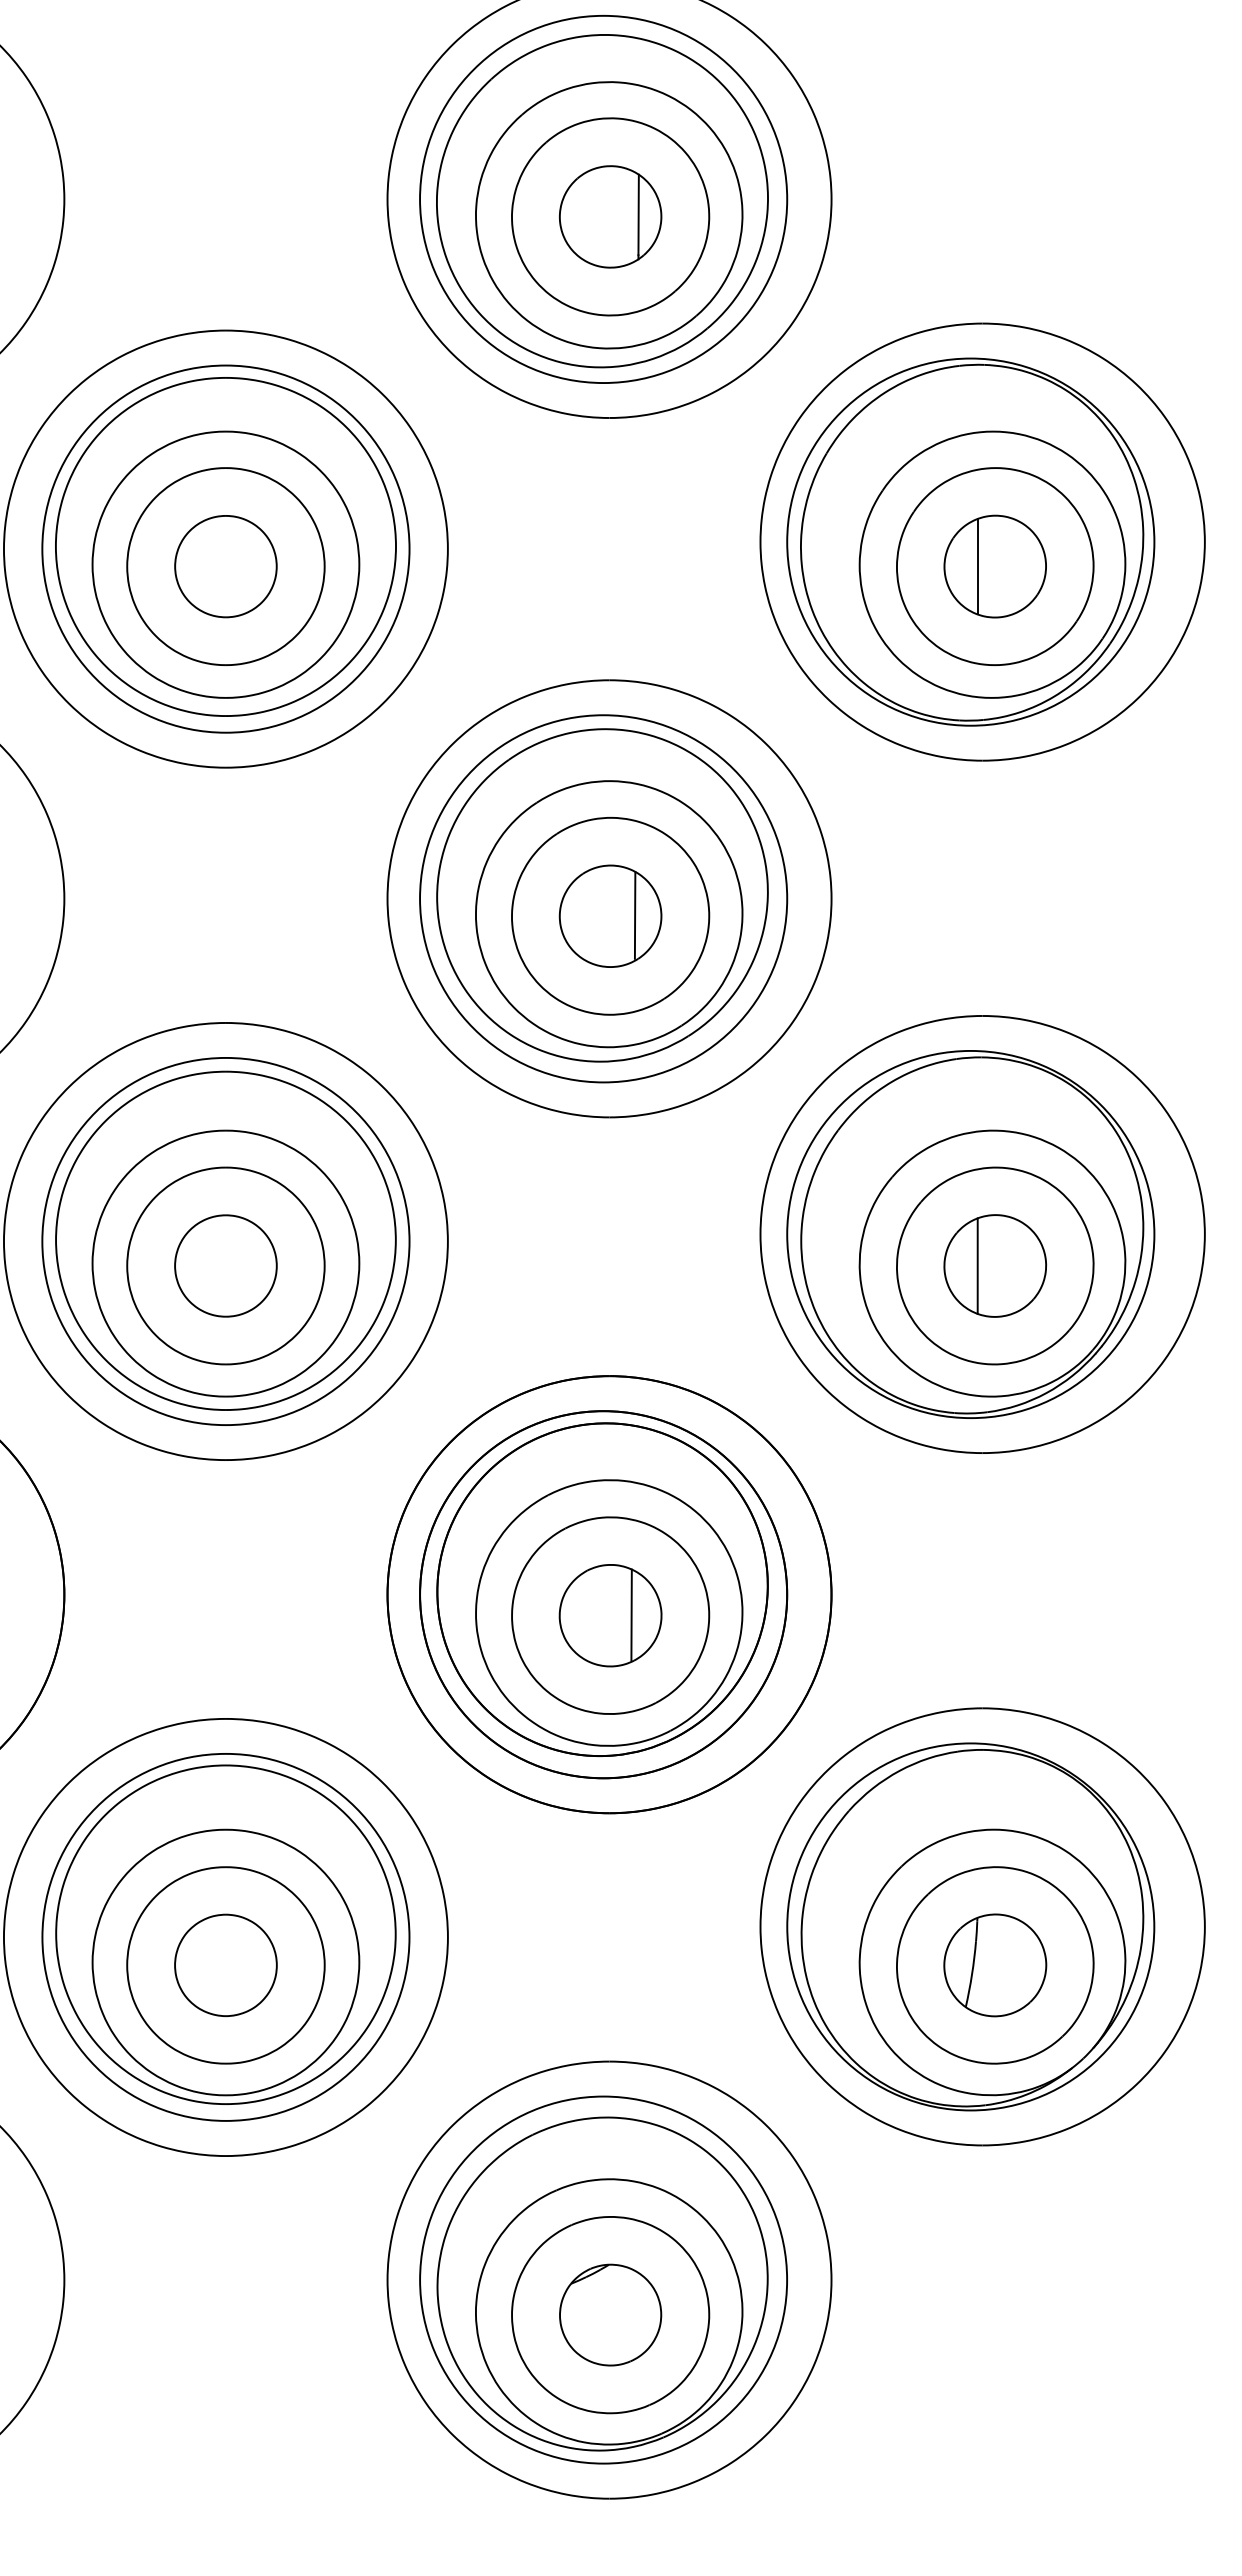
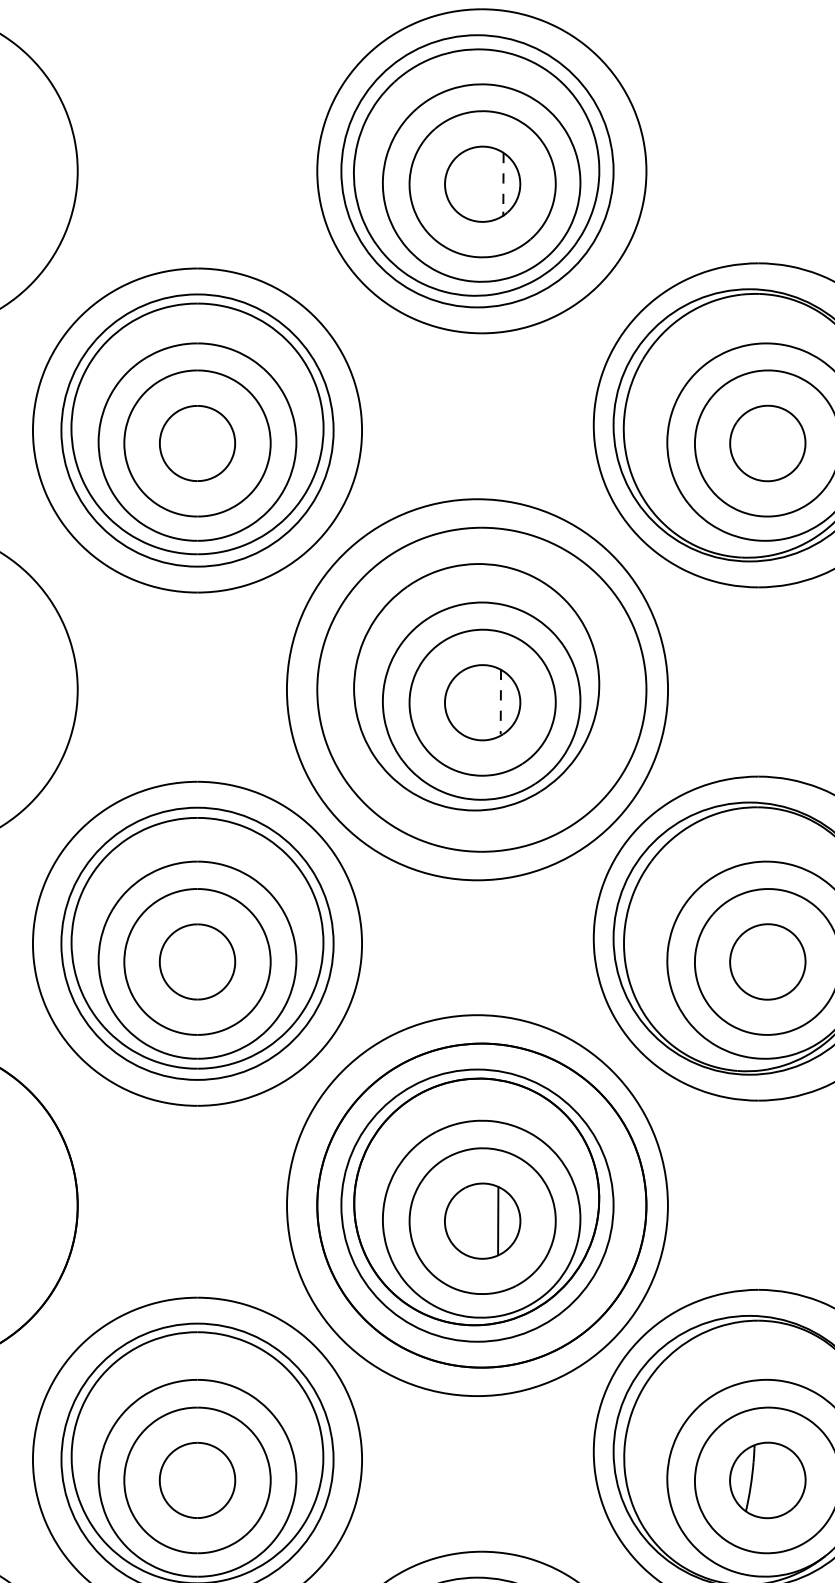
line: (638, 215) -> (503, 183), solid -> dashed
line: (977, 566) -> (754, 443), removed
circle: (603, 898) -> (477, 689), size x1.4
line: (635, 915) -> (501, 702), solid -> dashed
line: (977, 1265) -> (754, 961), removed
circle: (603, 1594) -> (477, 1205), size x1.4

